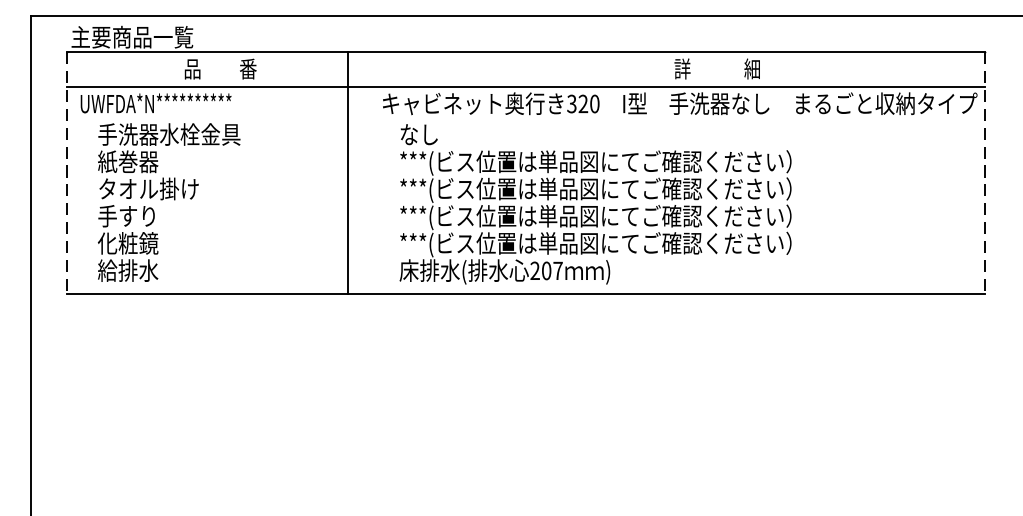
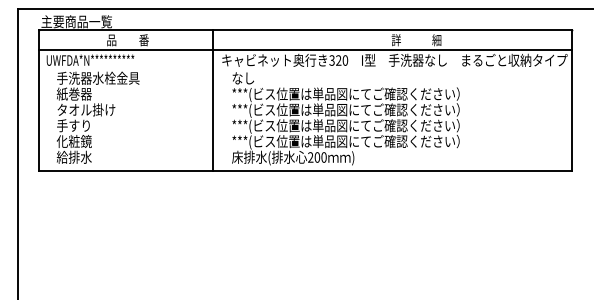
line: (347, 172) -> (212, 100), moved
line: (66, 174) -> (38, 101), dashed -> solid
line: (985, 174) -> (572, 101), dashed -> solid
text: (557, 270) -> (323, 157), 207 -> 200

